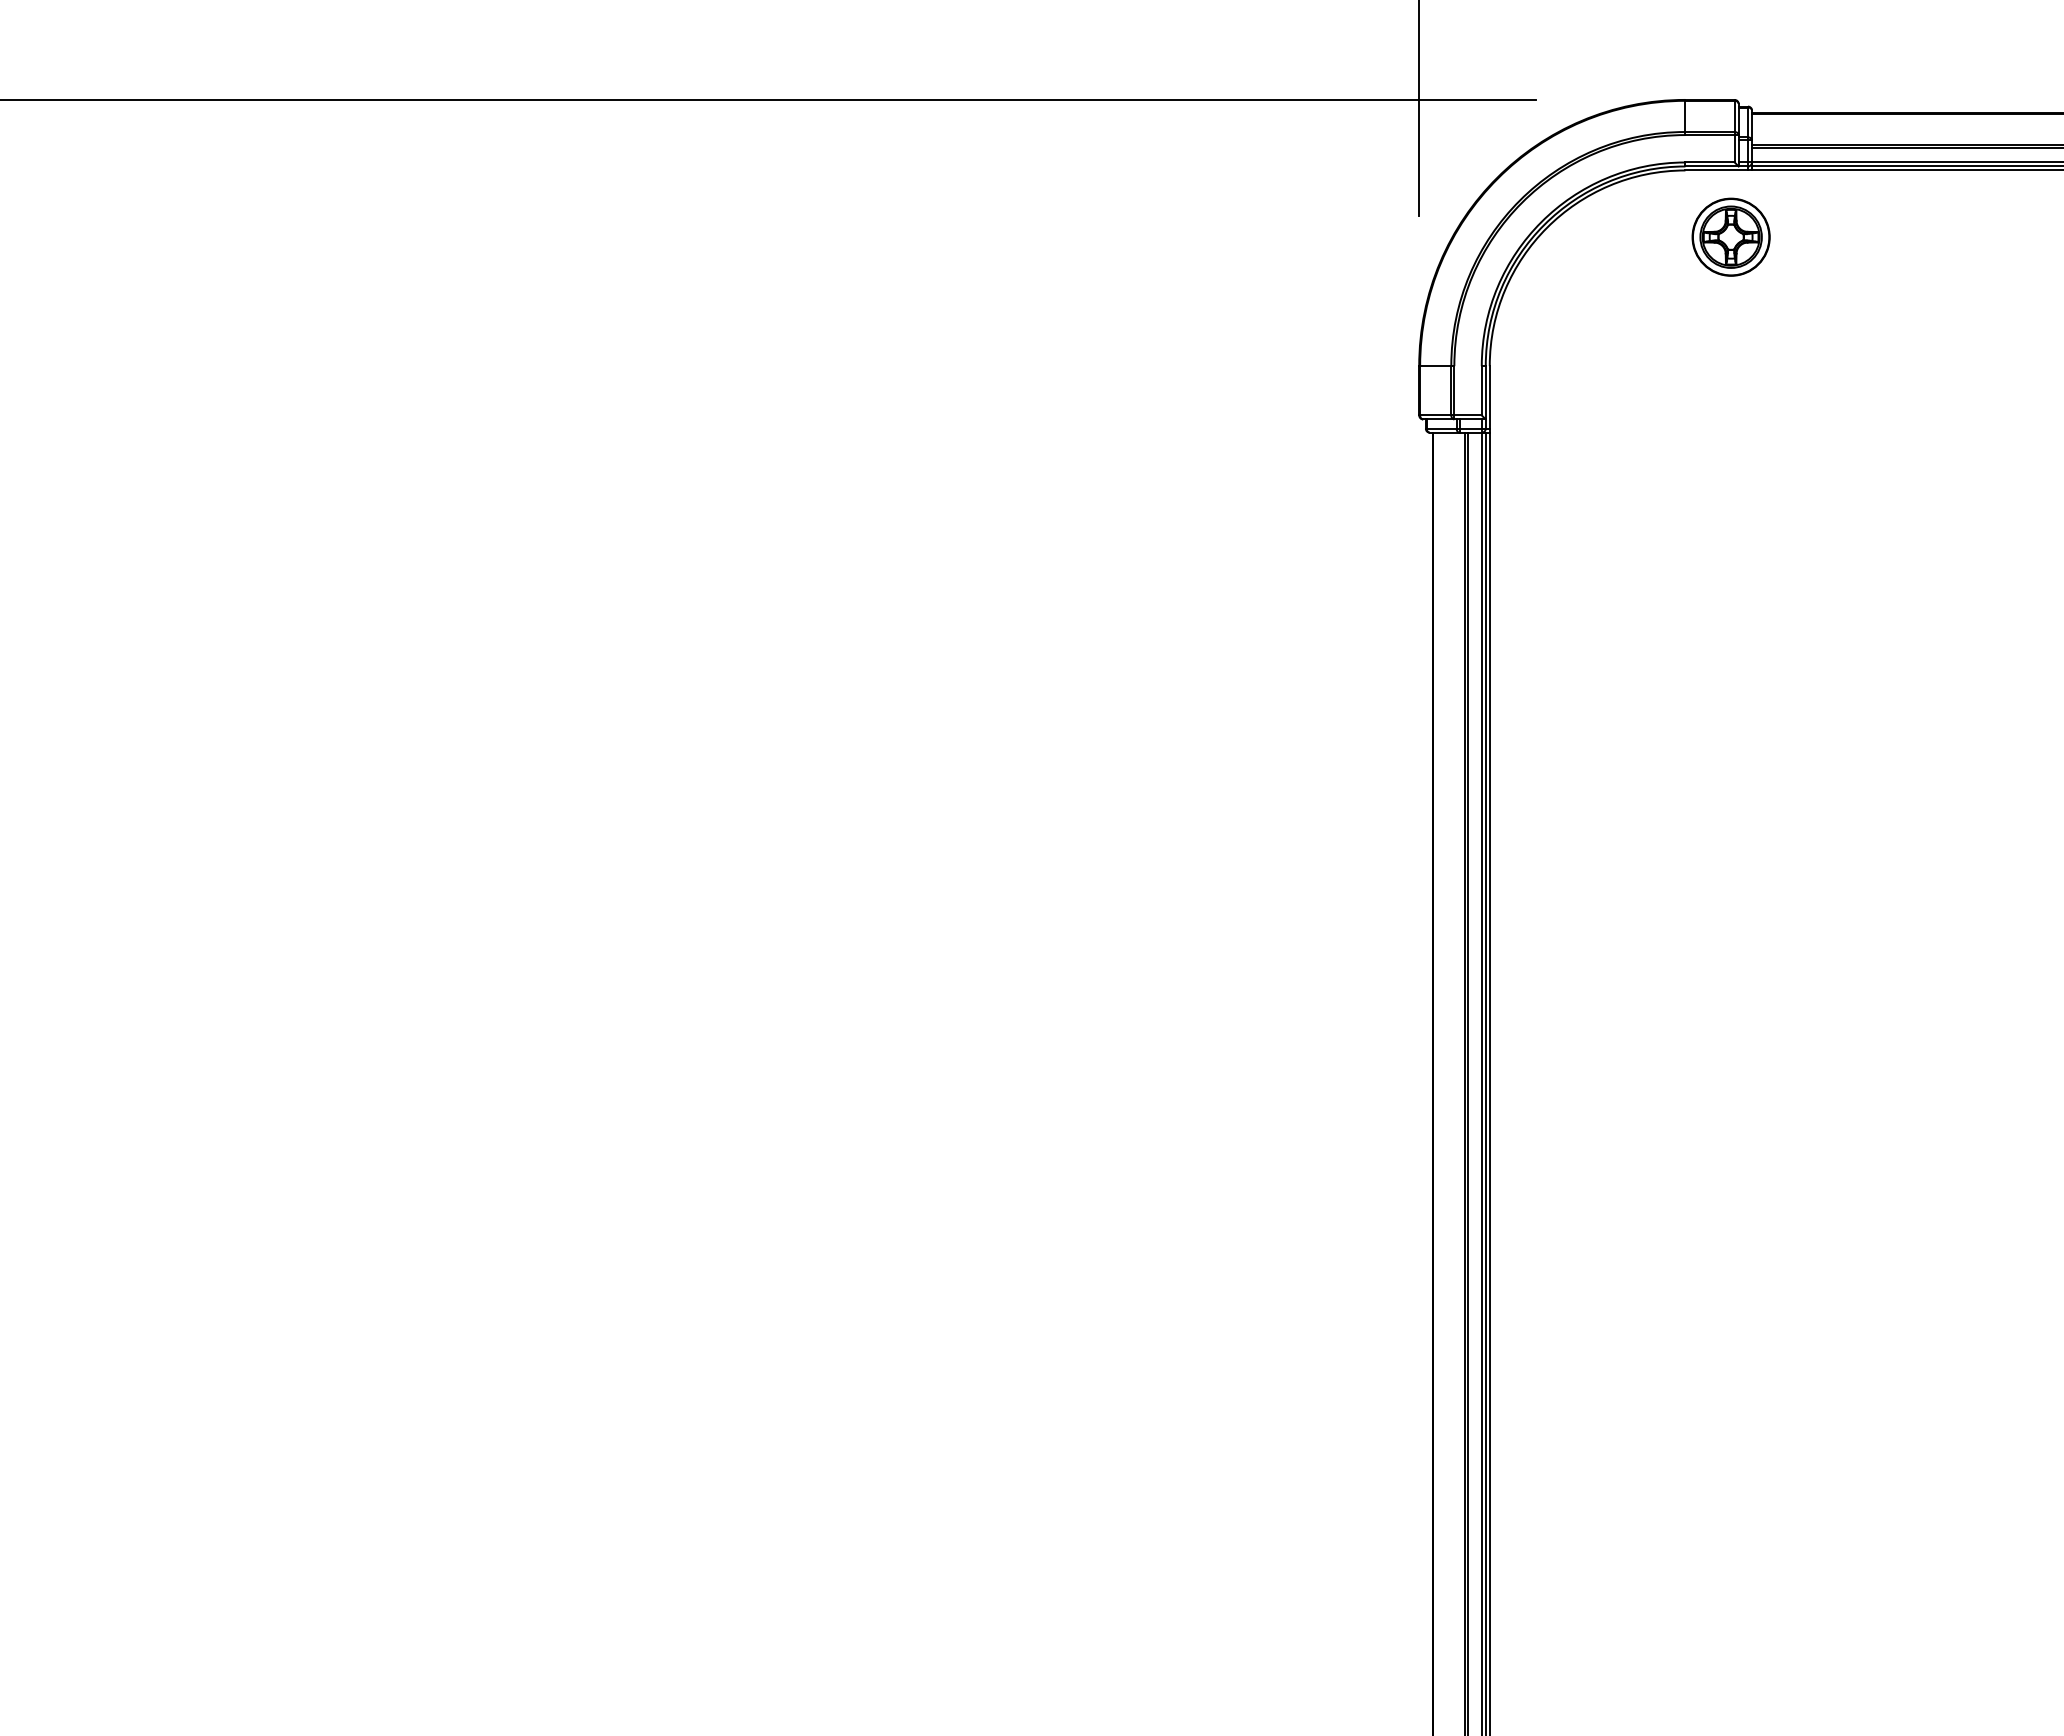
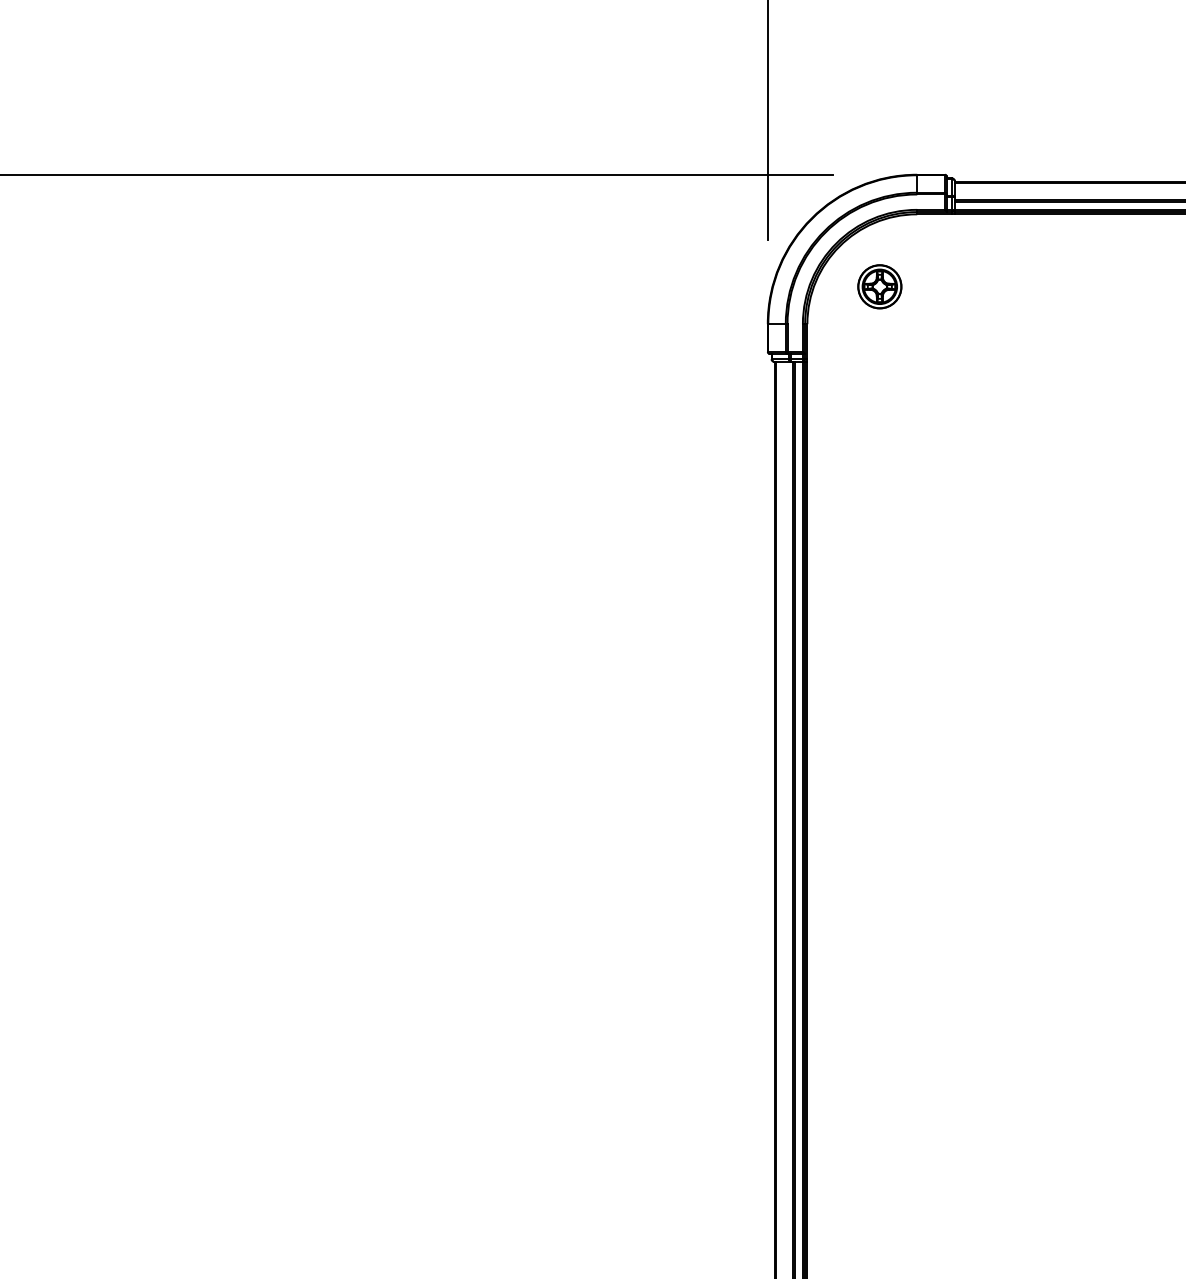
part: (1730, 236) -> (879, 286), moved

